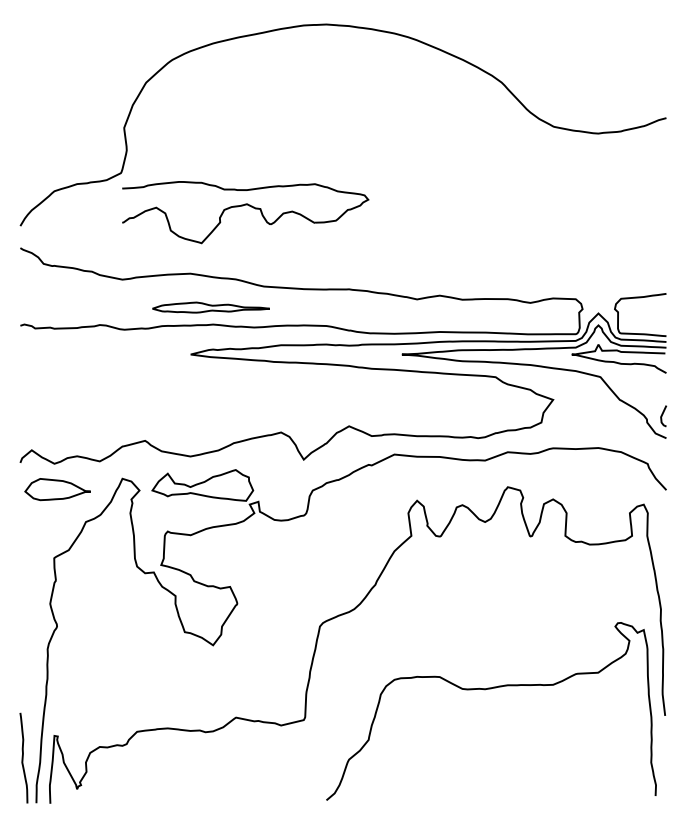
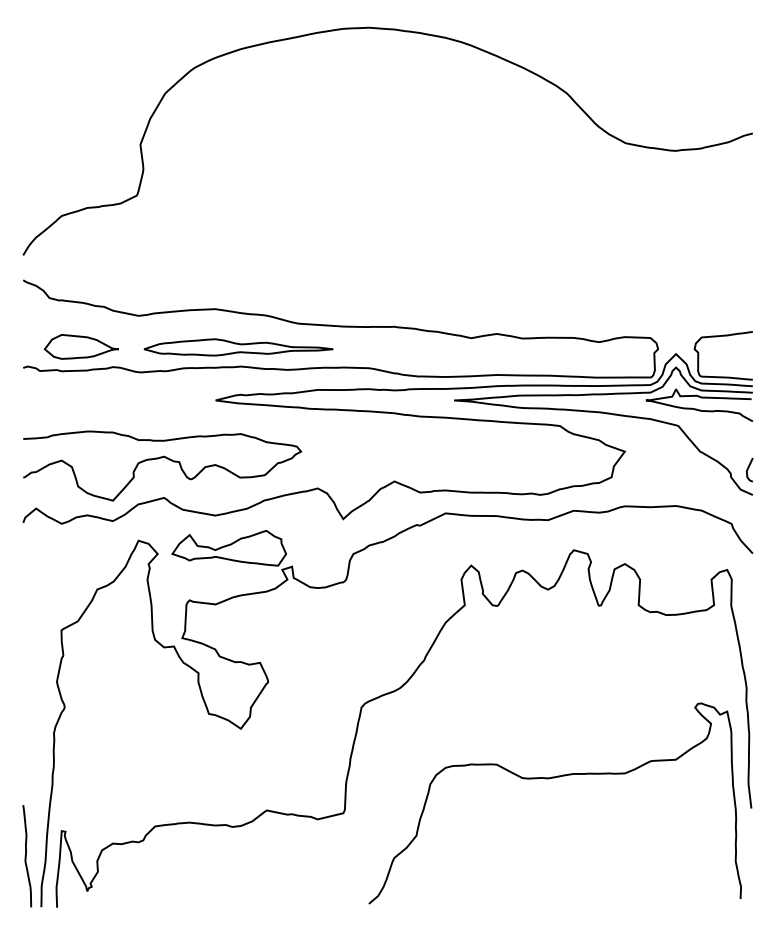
part: (244, 205) -> (161, 458), moved
part: (211, 307) -> (238, 347), size x1.43
part: (56, 489) -> (80, 346), moved

